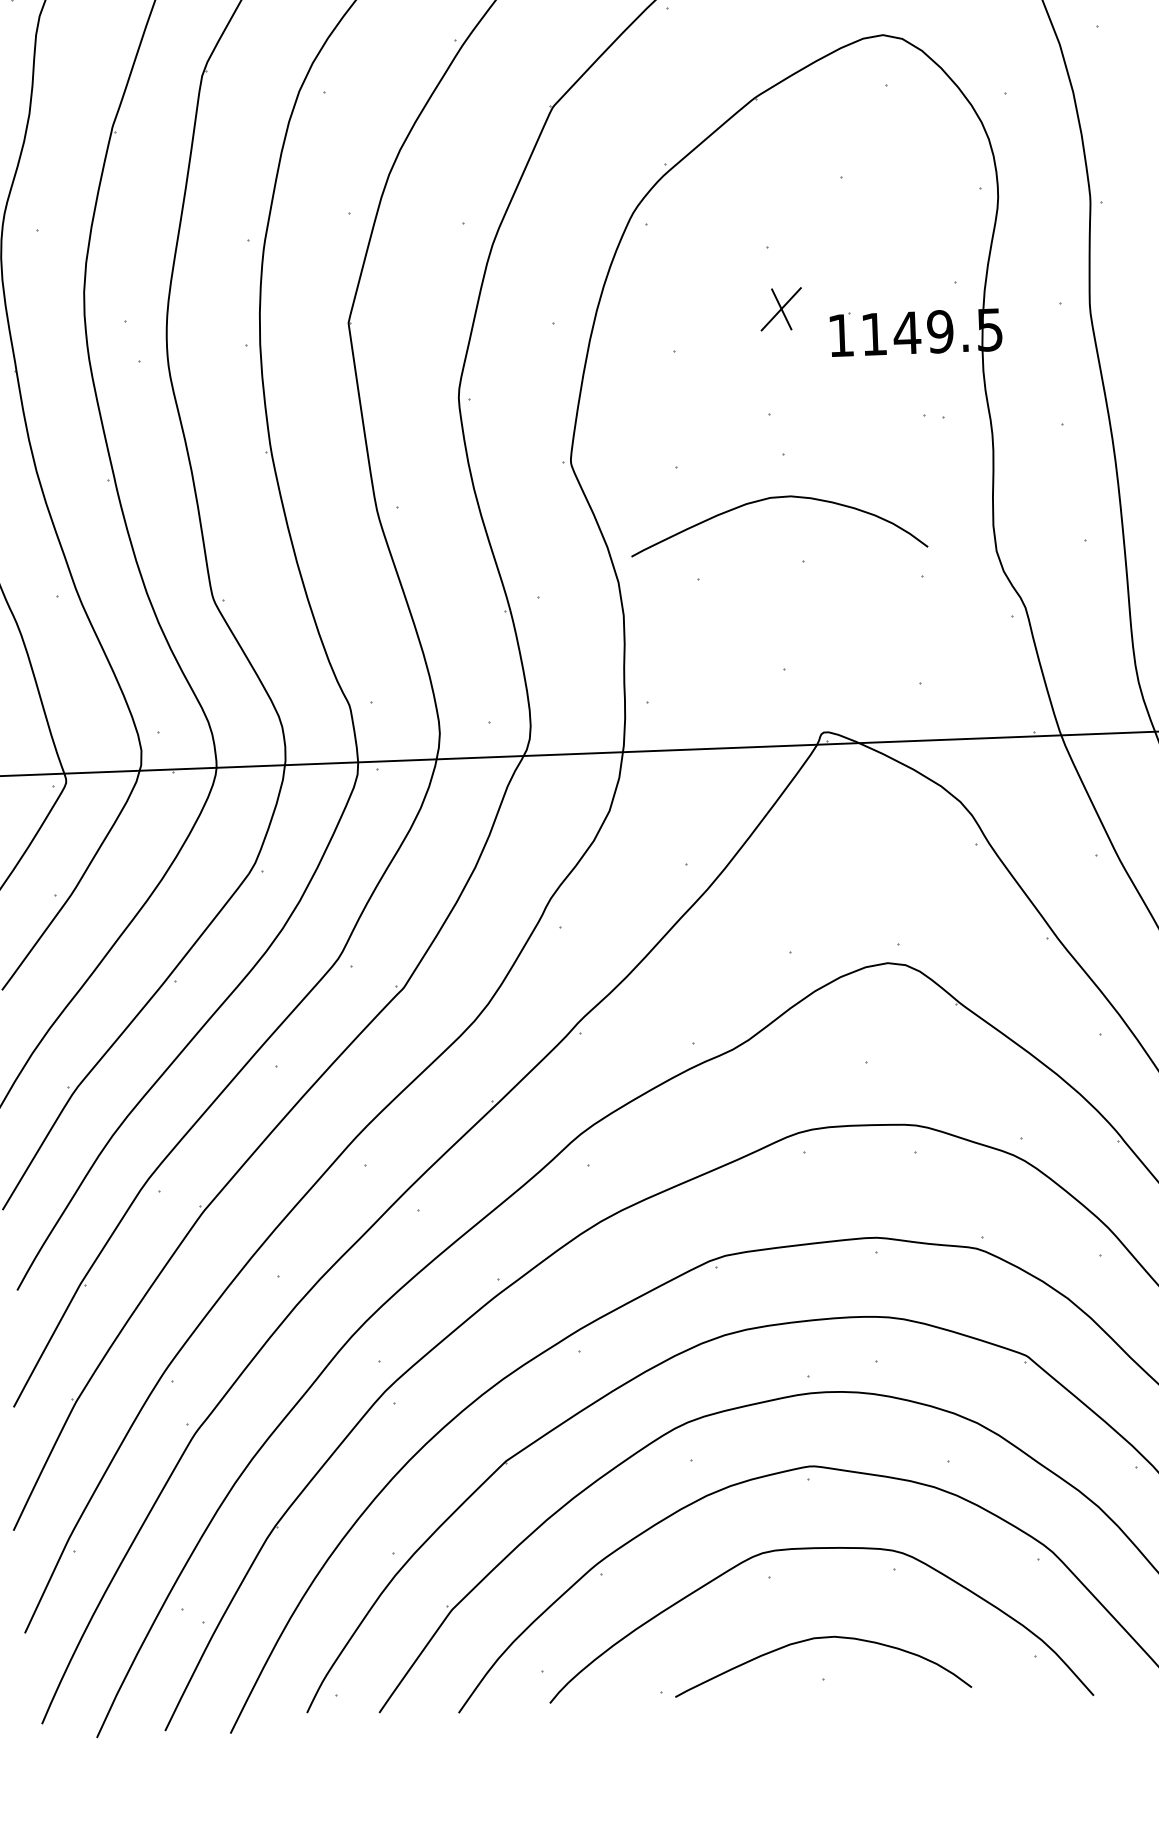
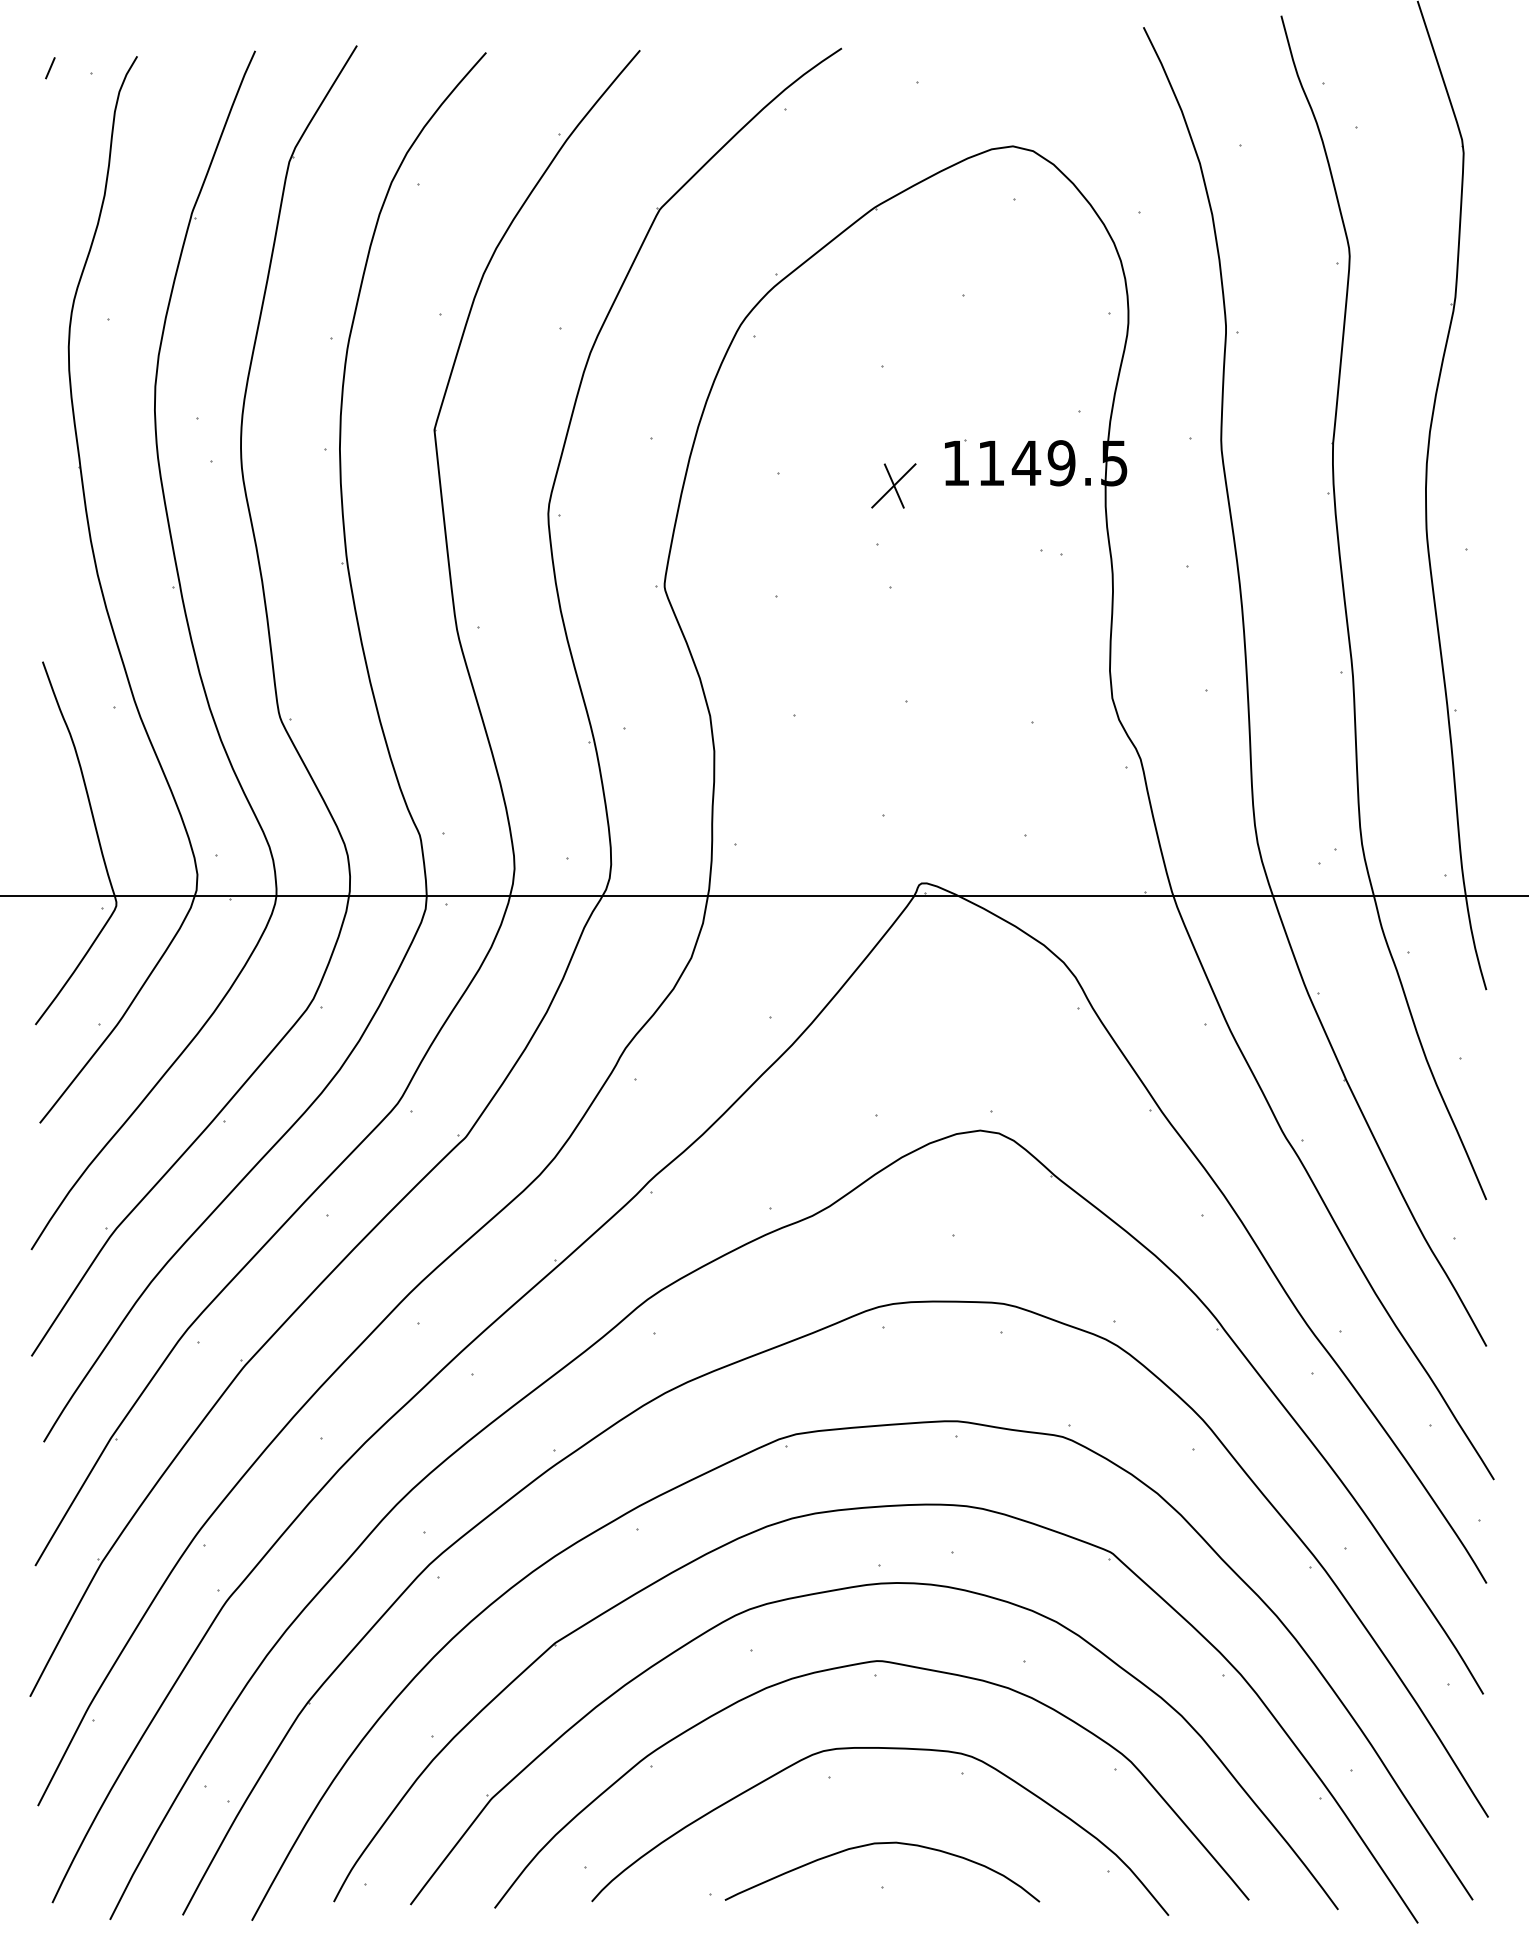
part: (780, 308) -> (893, 485), moved
curve: (777, 498) -> (882, 633), removed

